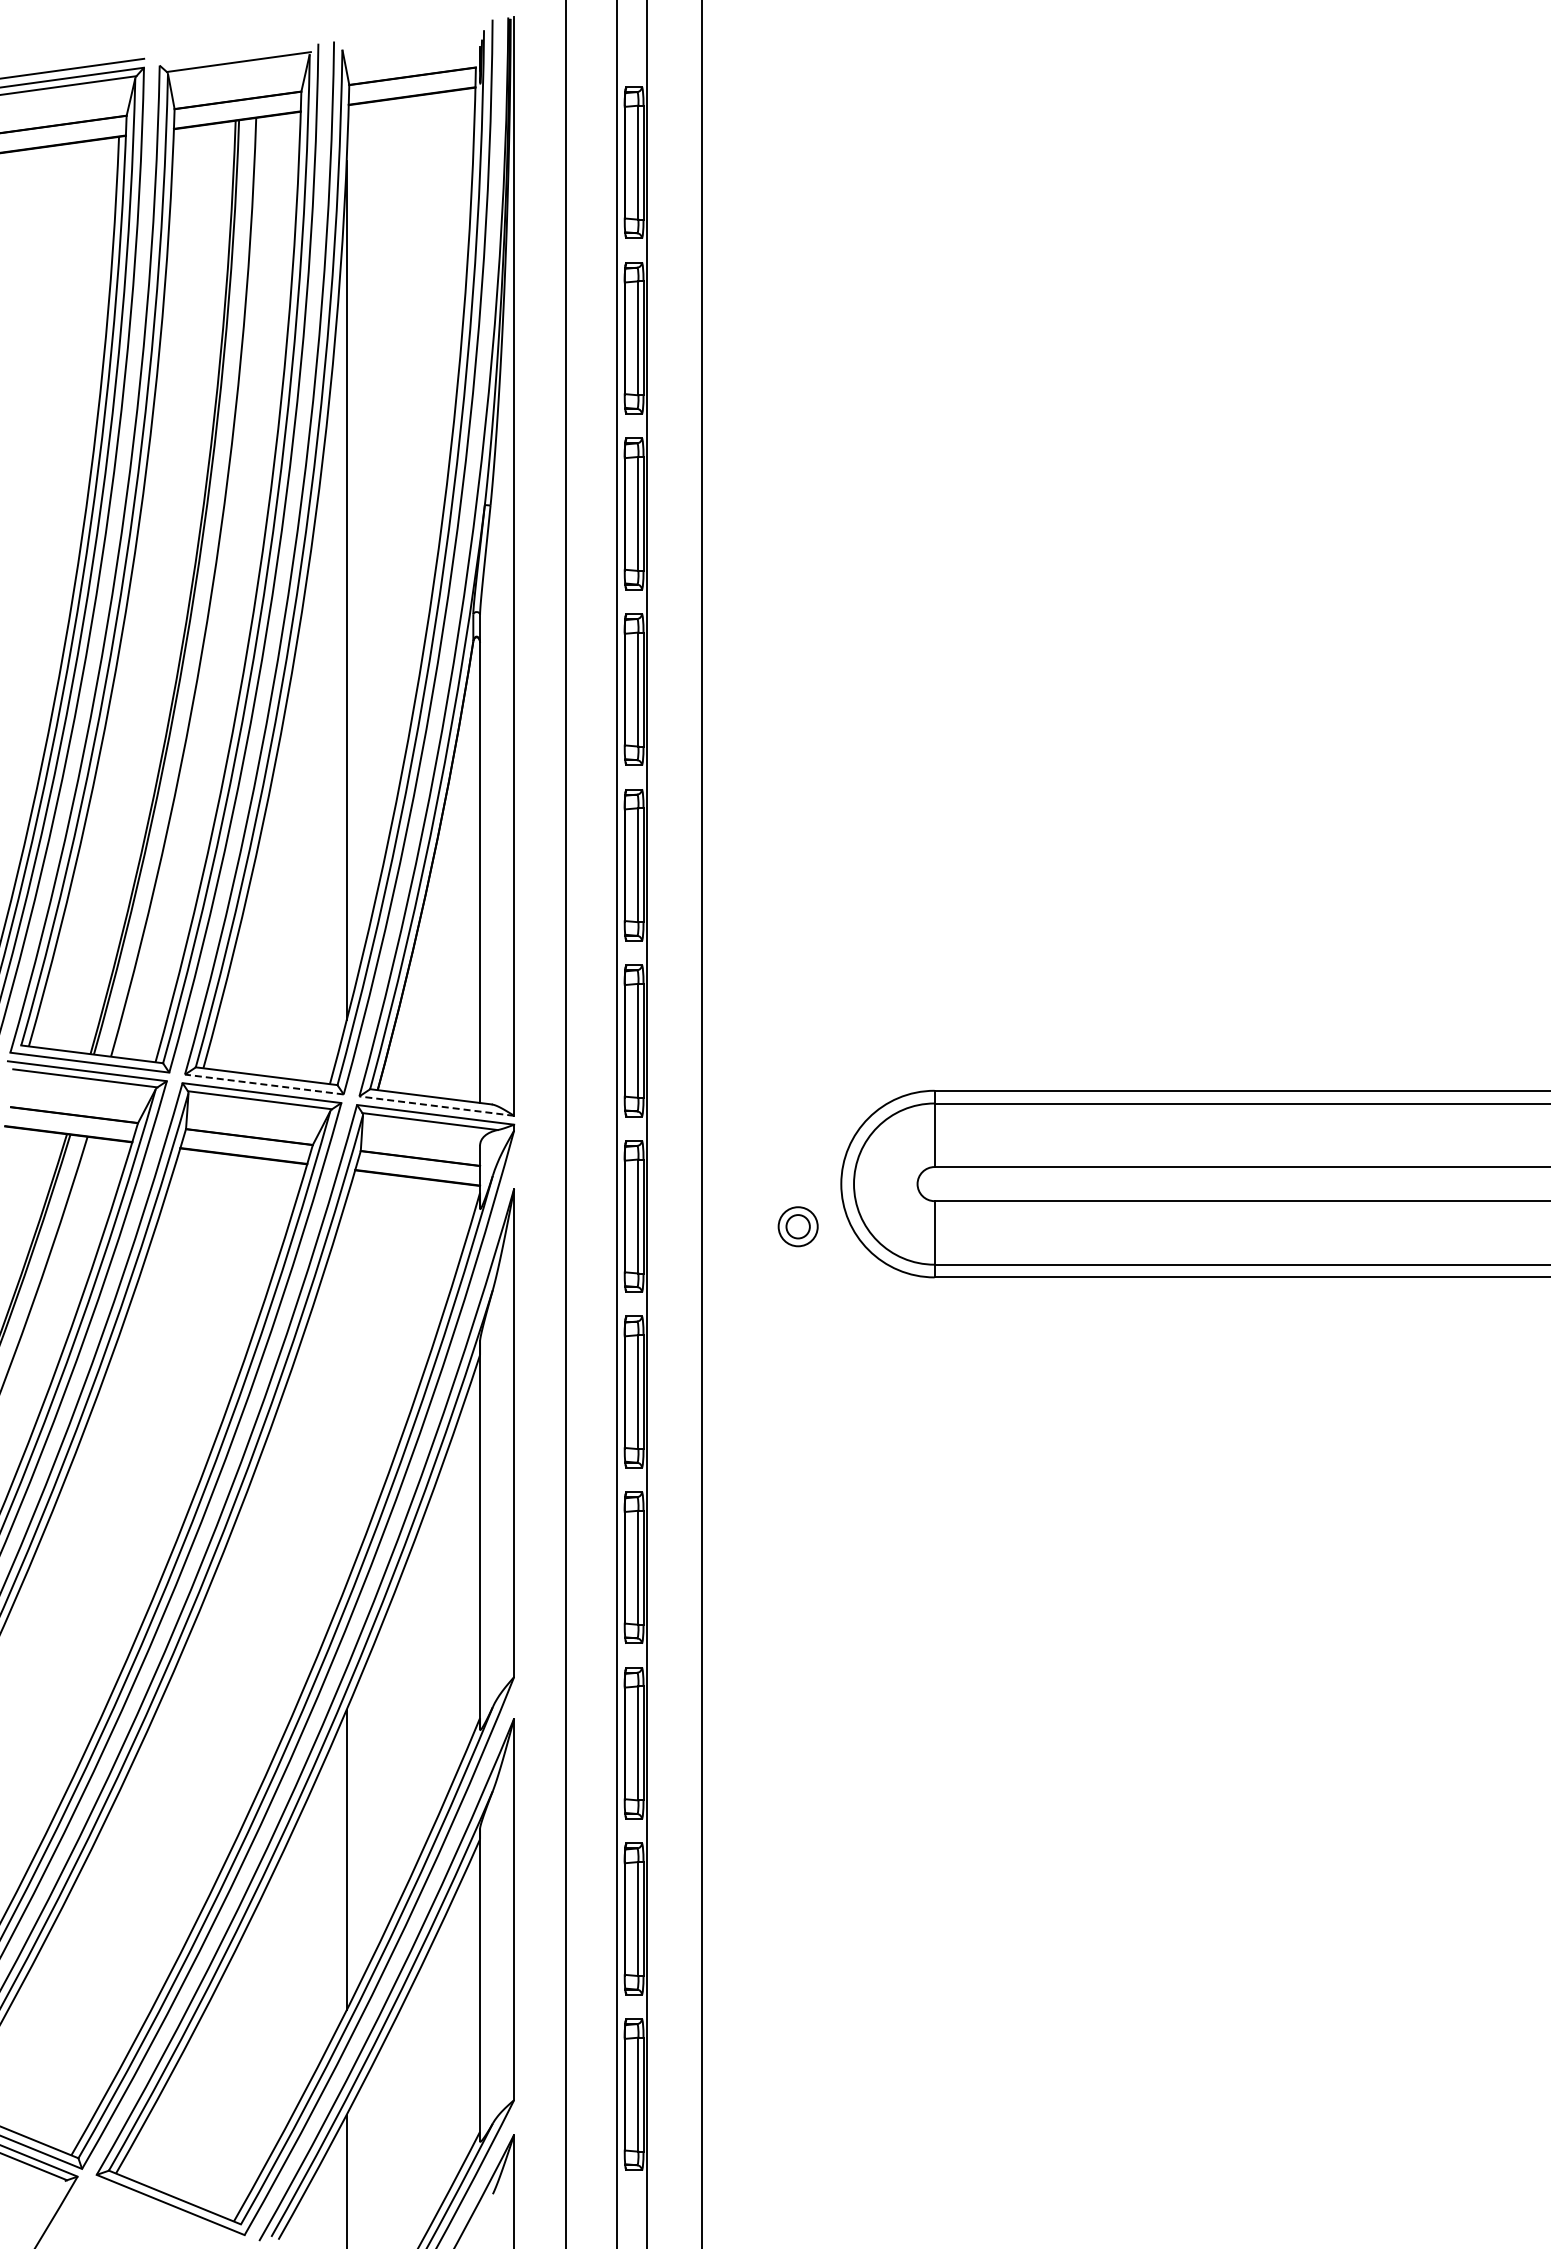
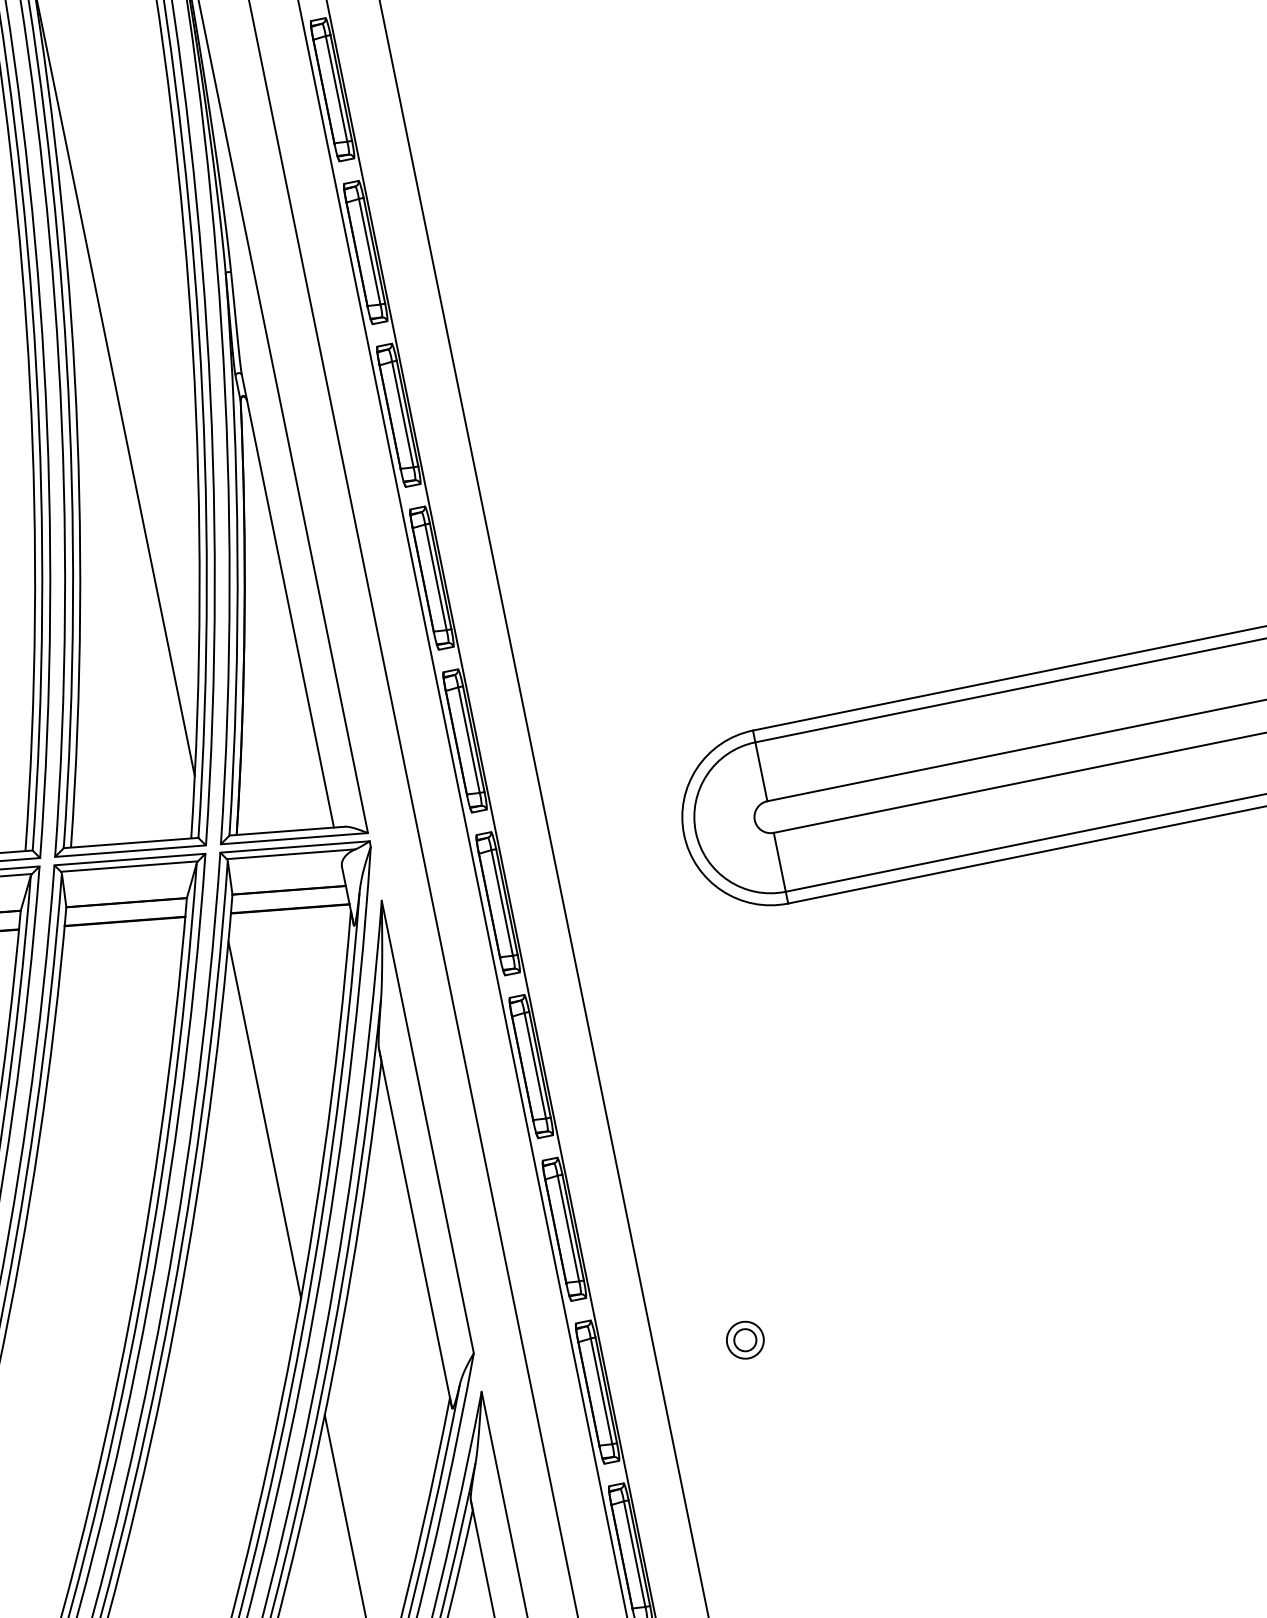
line: (264, 1084) -> (130, 851), dashed -> solid
line: (436, 1106) -> (294, 839), dashed -> solid
part: (797, 1226) -> (744, 1340), moved
line: (346, 1390) -> (264, 1119), added

